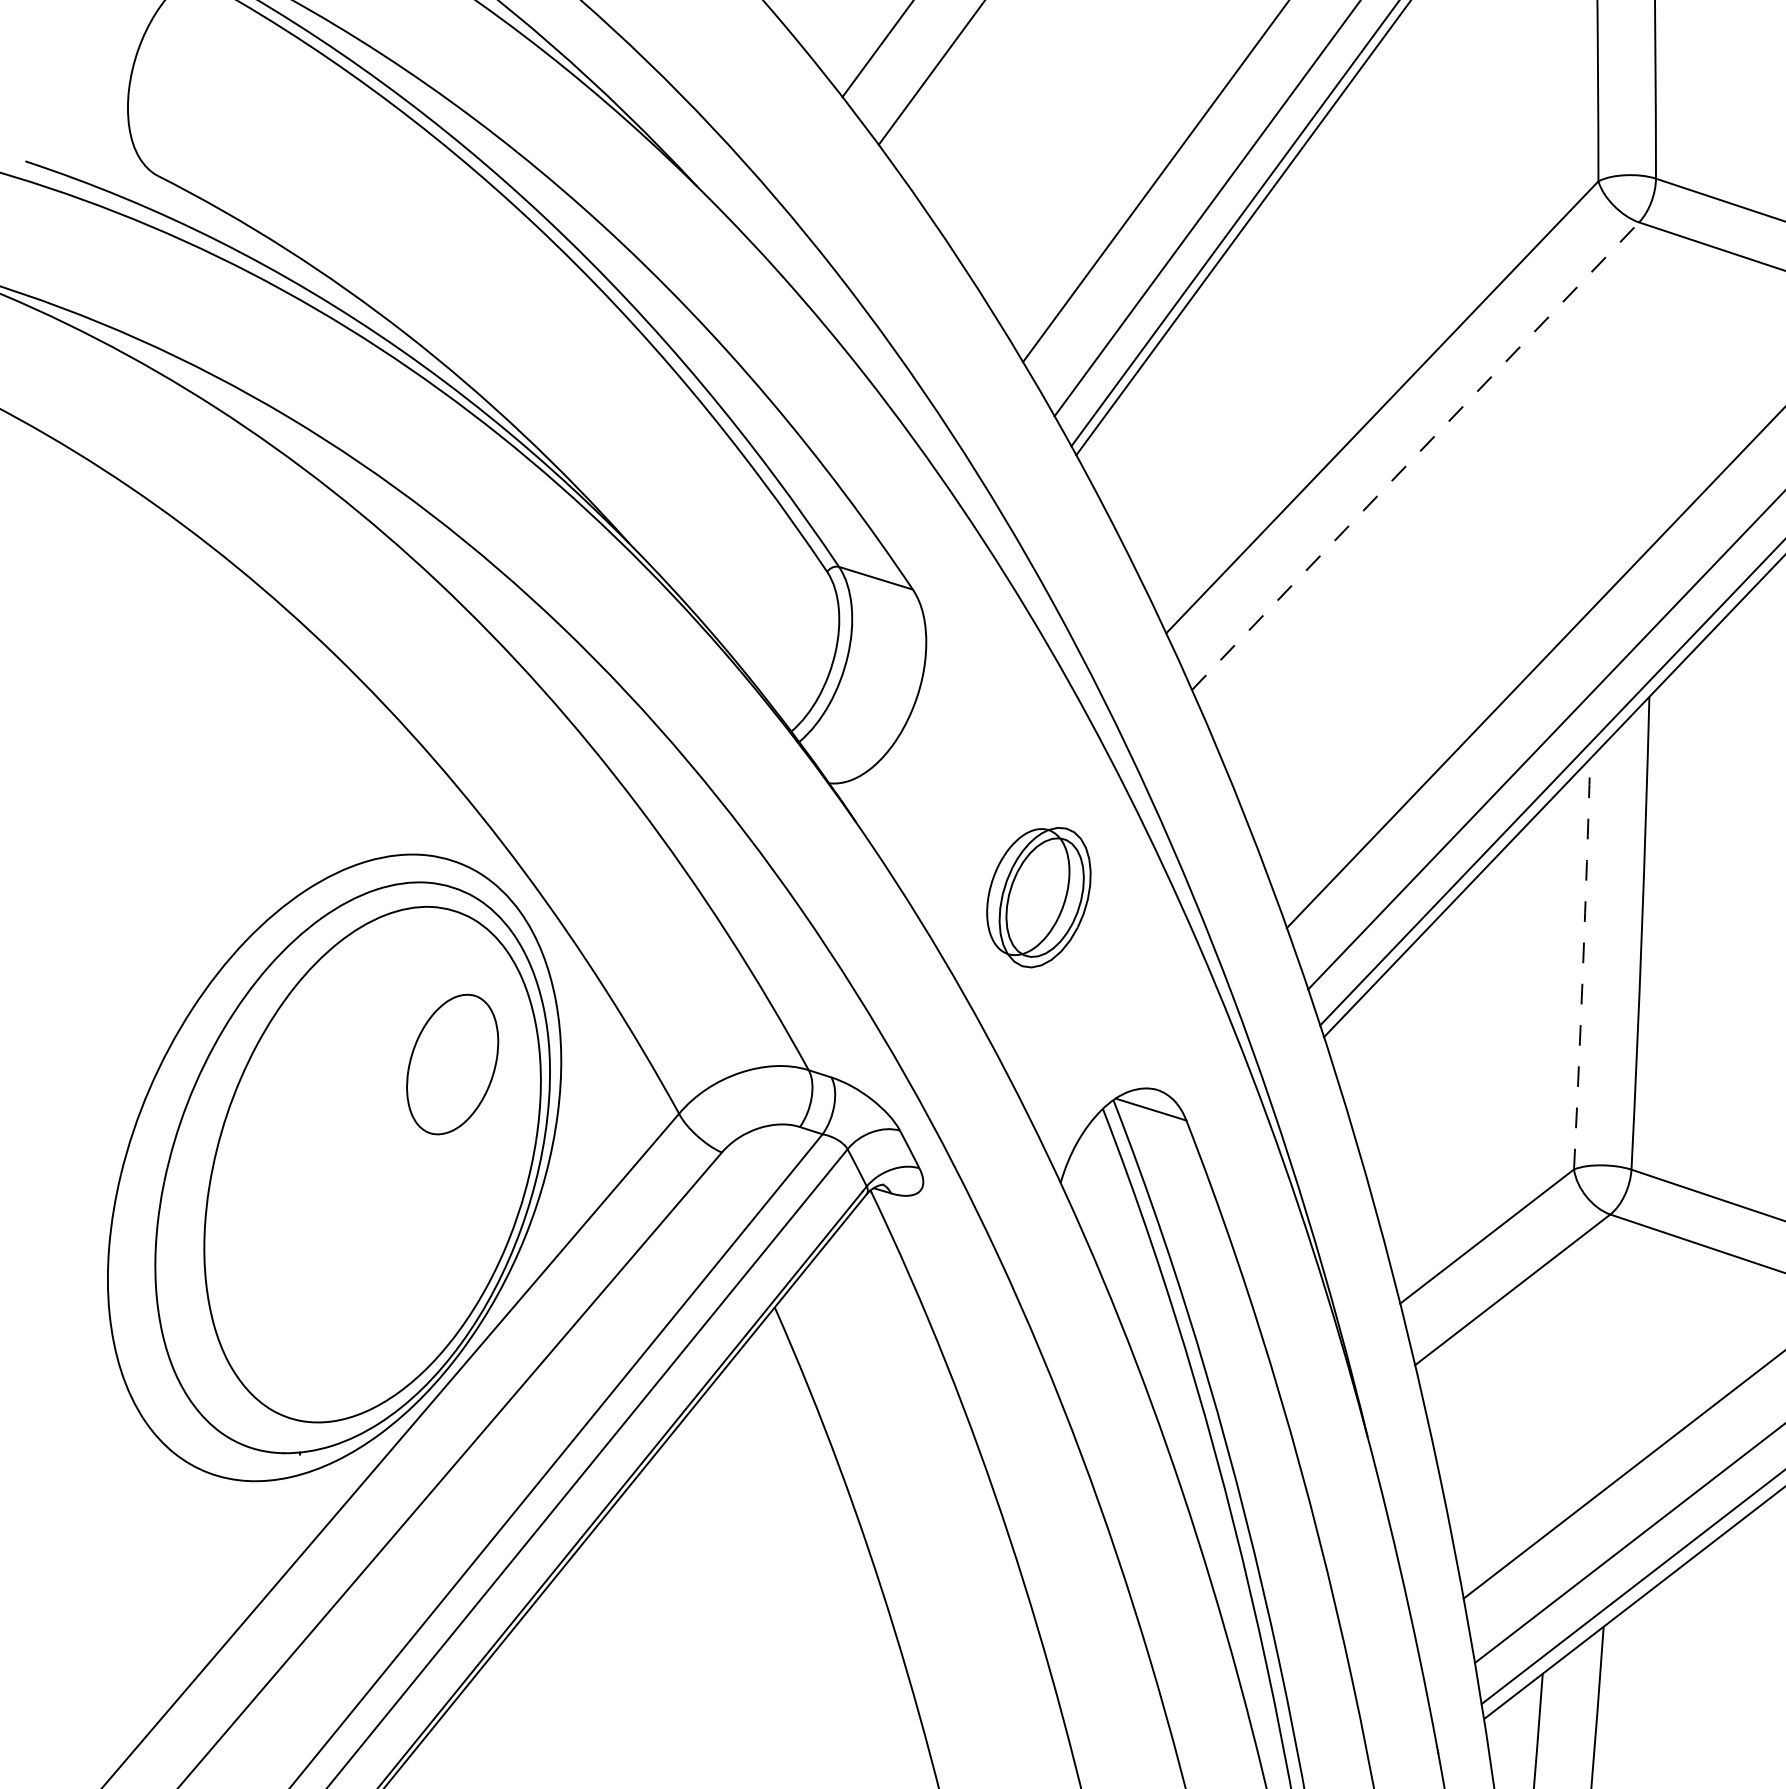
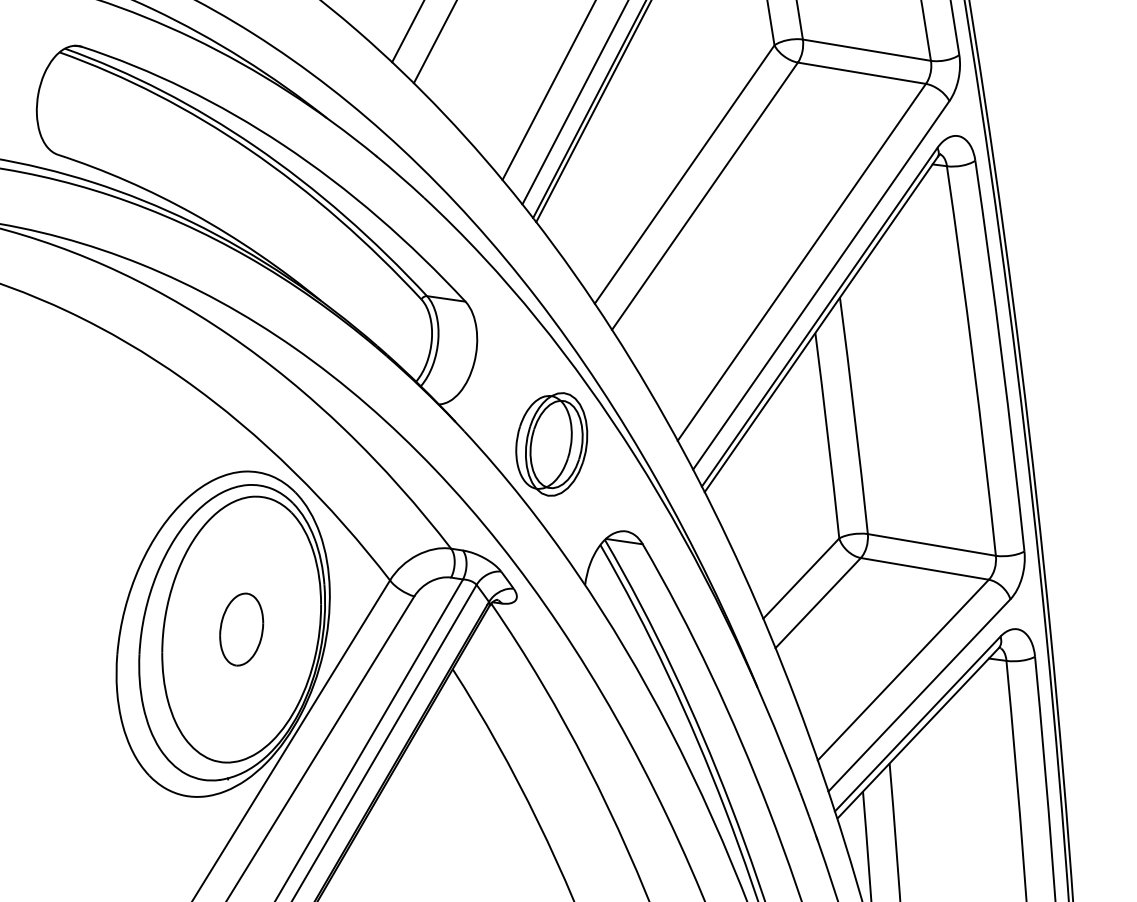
line: (1414, 456) -> (704, 196), dashed -> solid
part: (1037, 896) -> (551, 444), size x1.43
arc: (1582, 963) -> (827, 435), dashed -> solid
part: (452, 1064) -> (241, 629), moved

